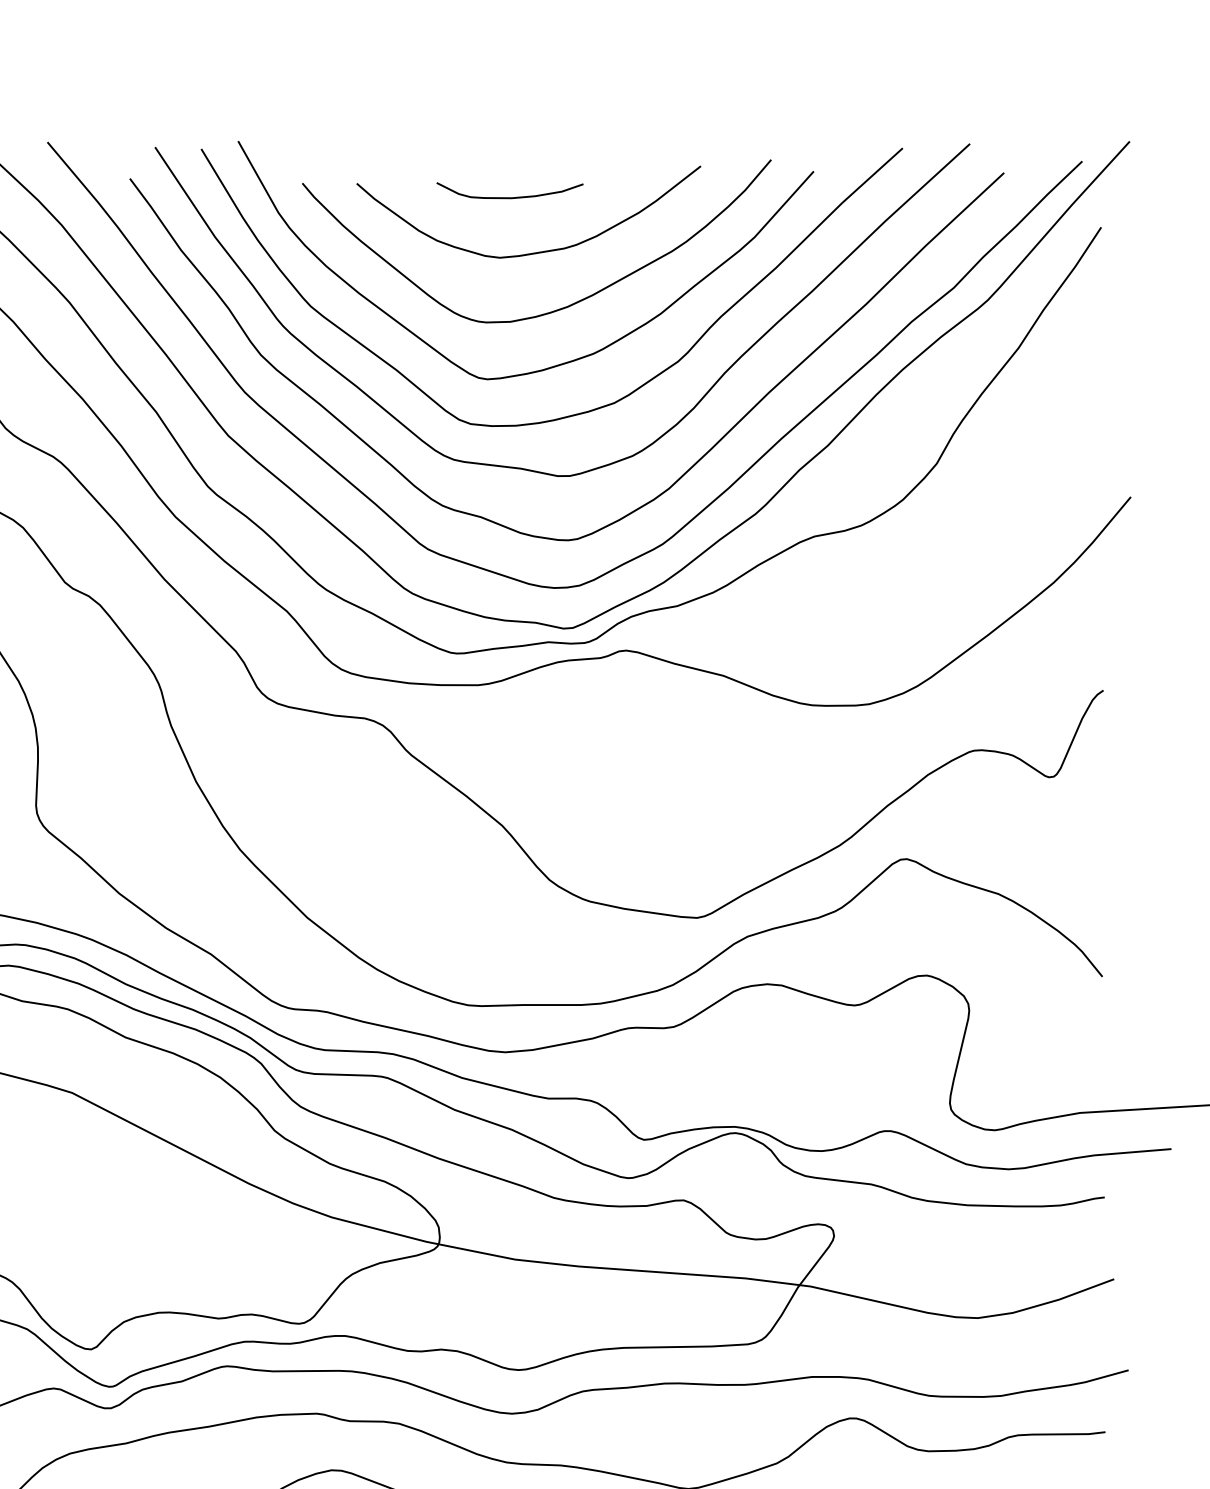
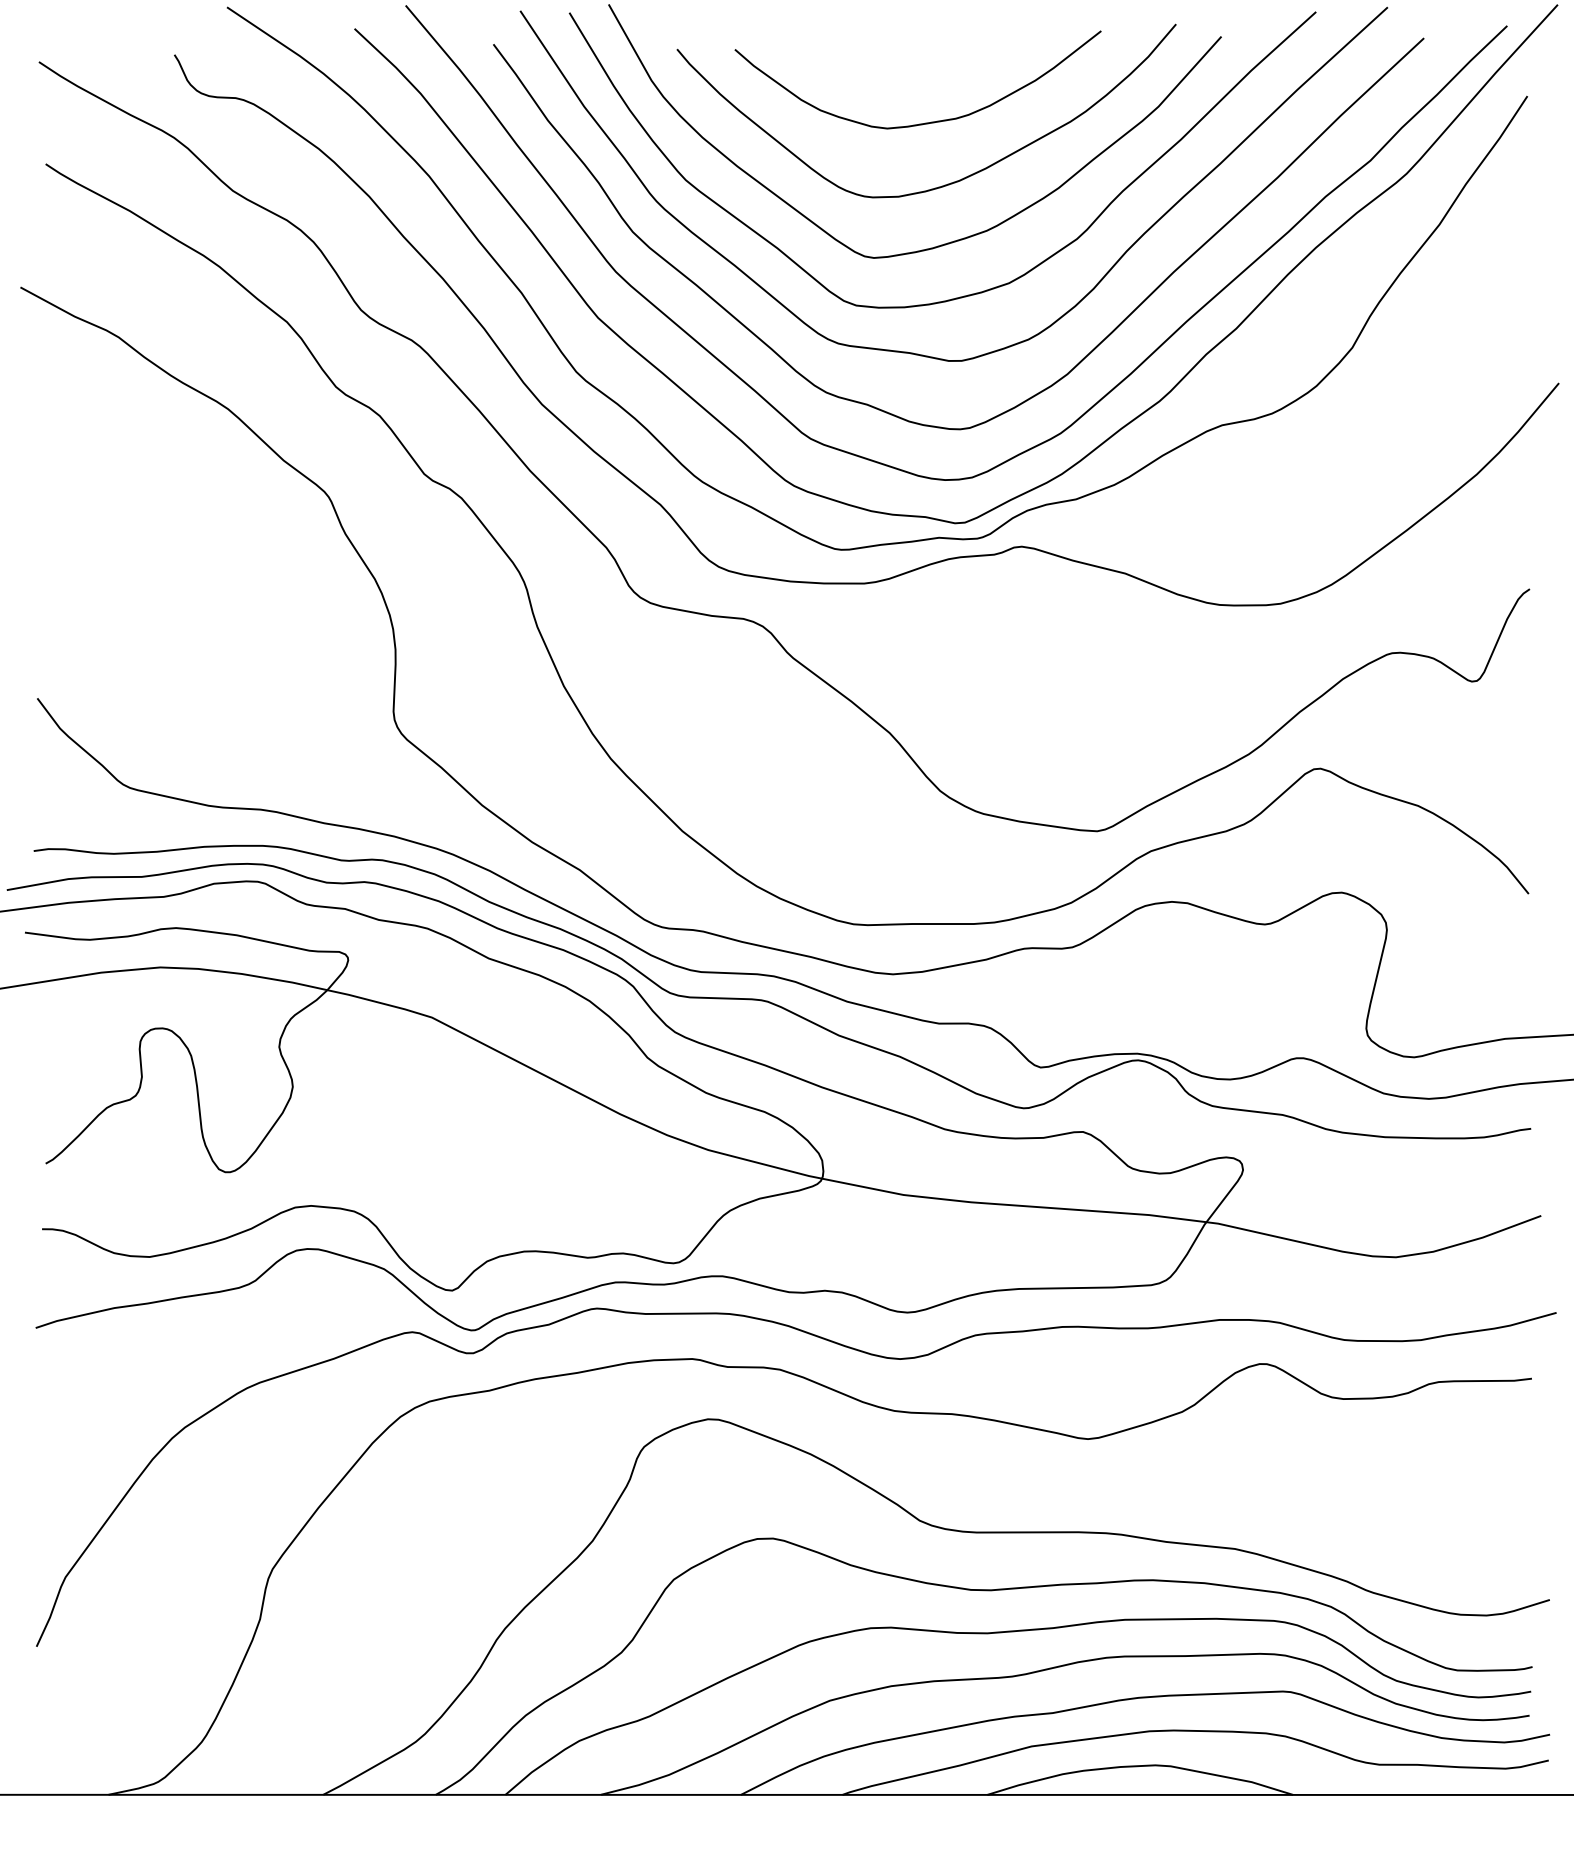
curve: (509, 197) -> (897, 64), removed

